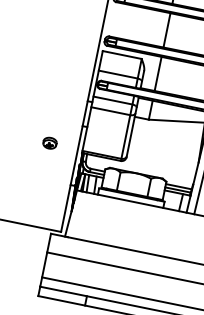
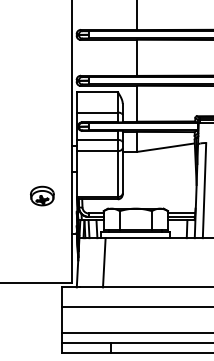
part: (50, 142) -> (42, 195), size x1.67
line: (96, 218) -> (104, 262), added

